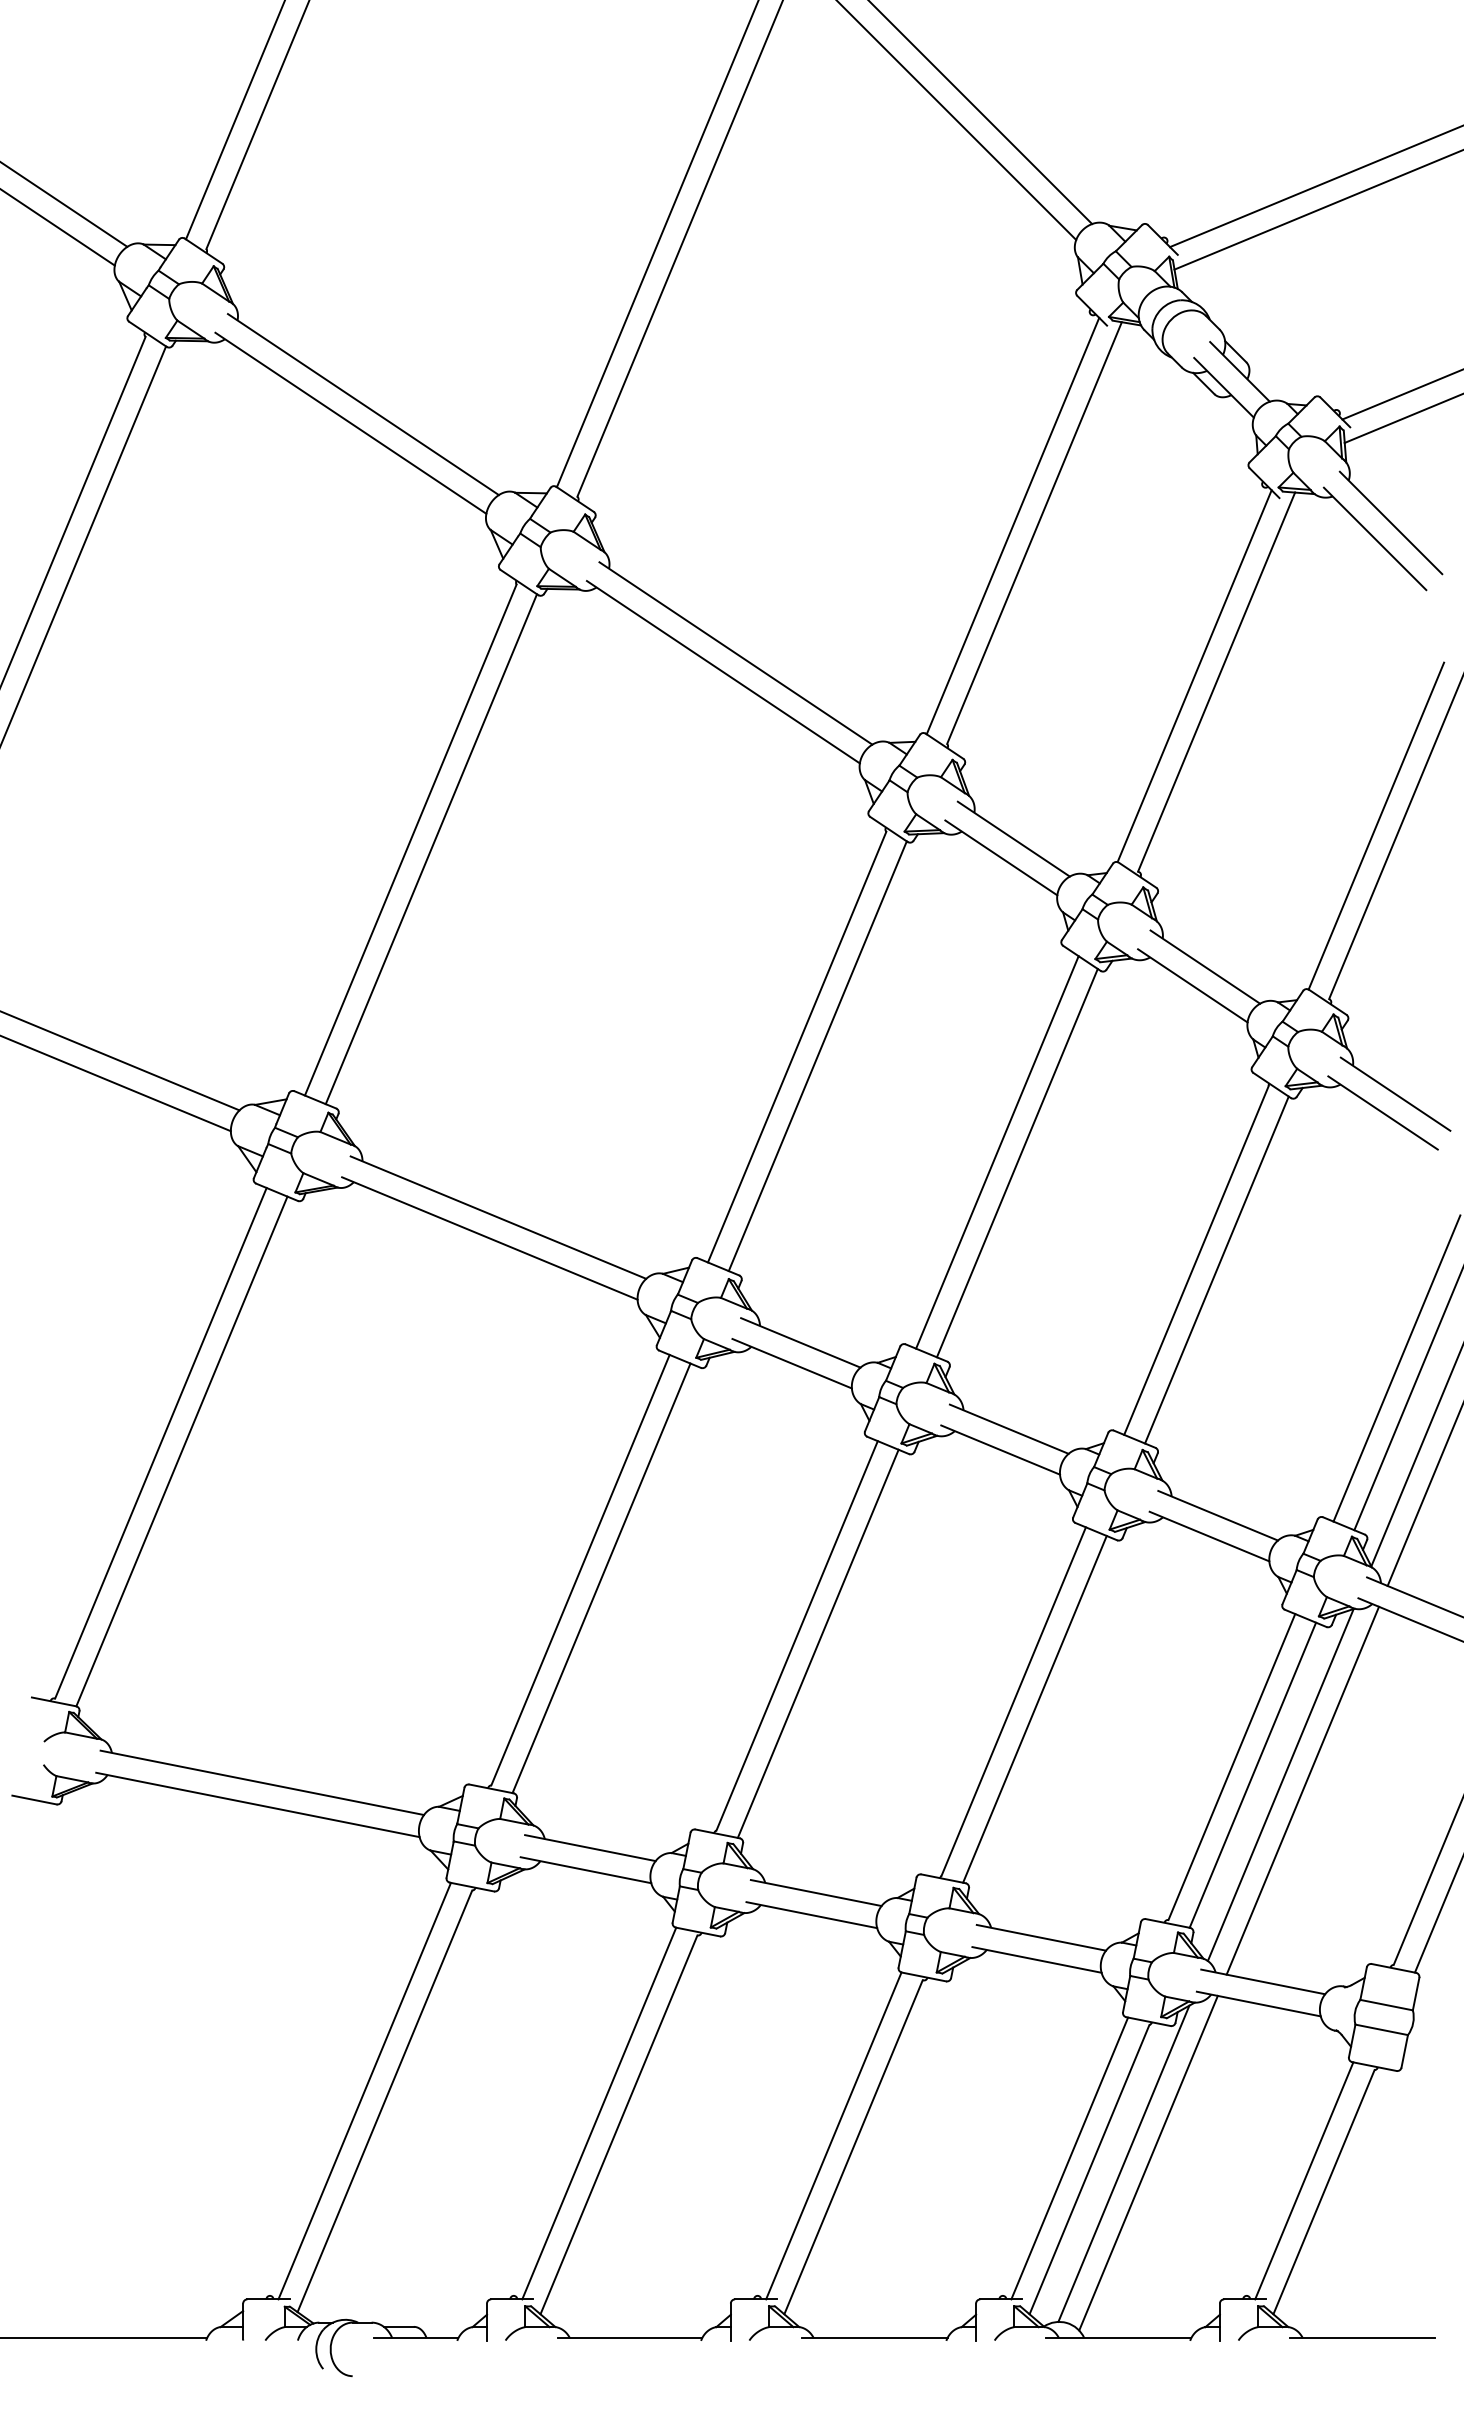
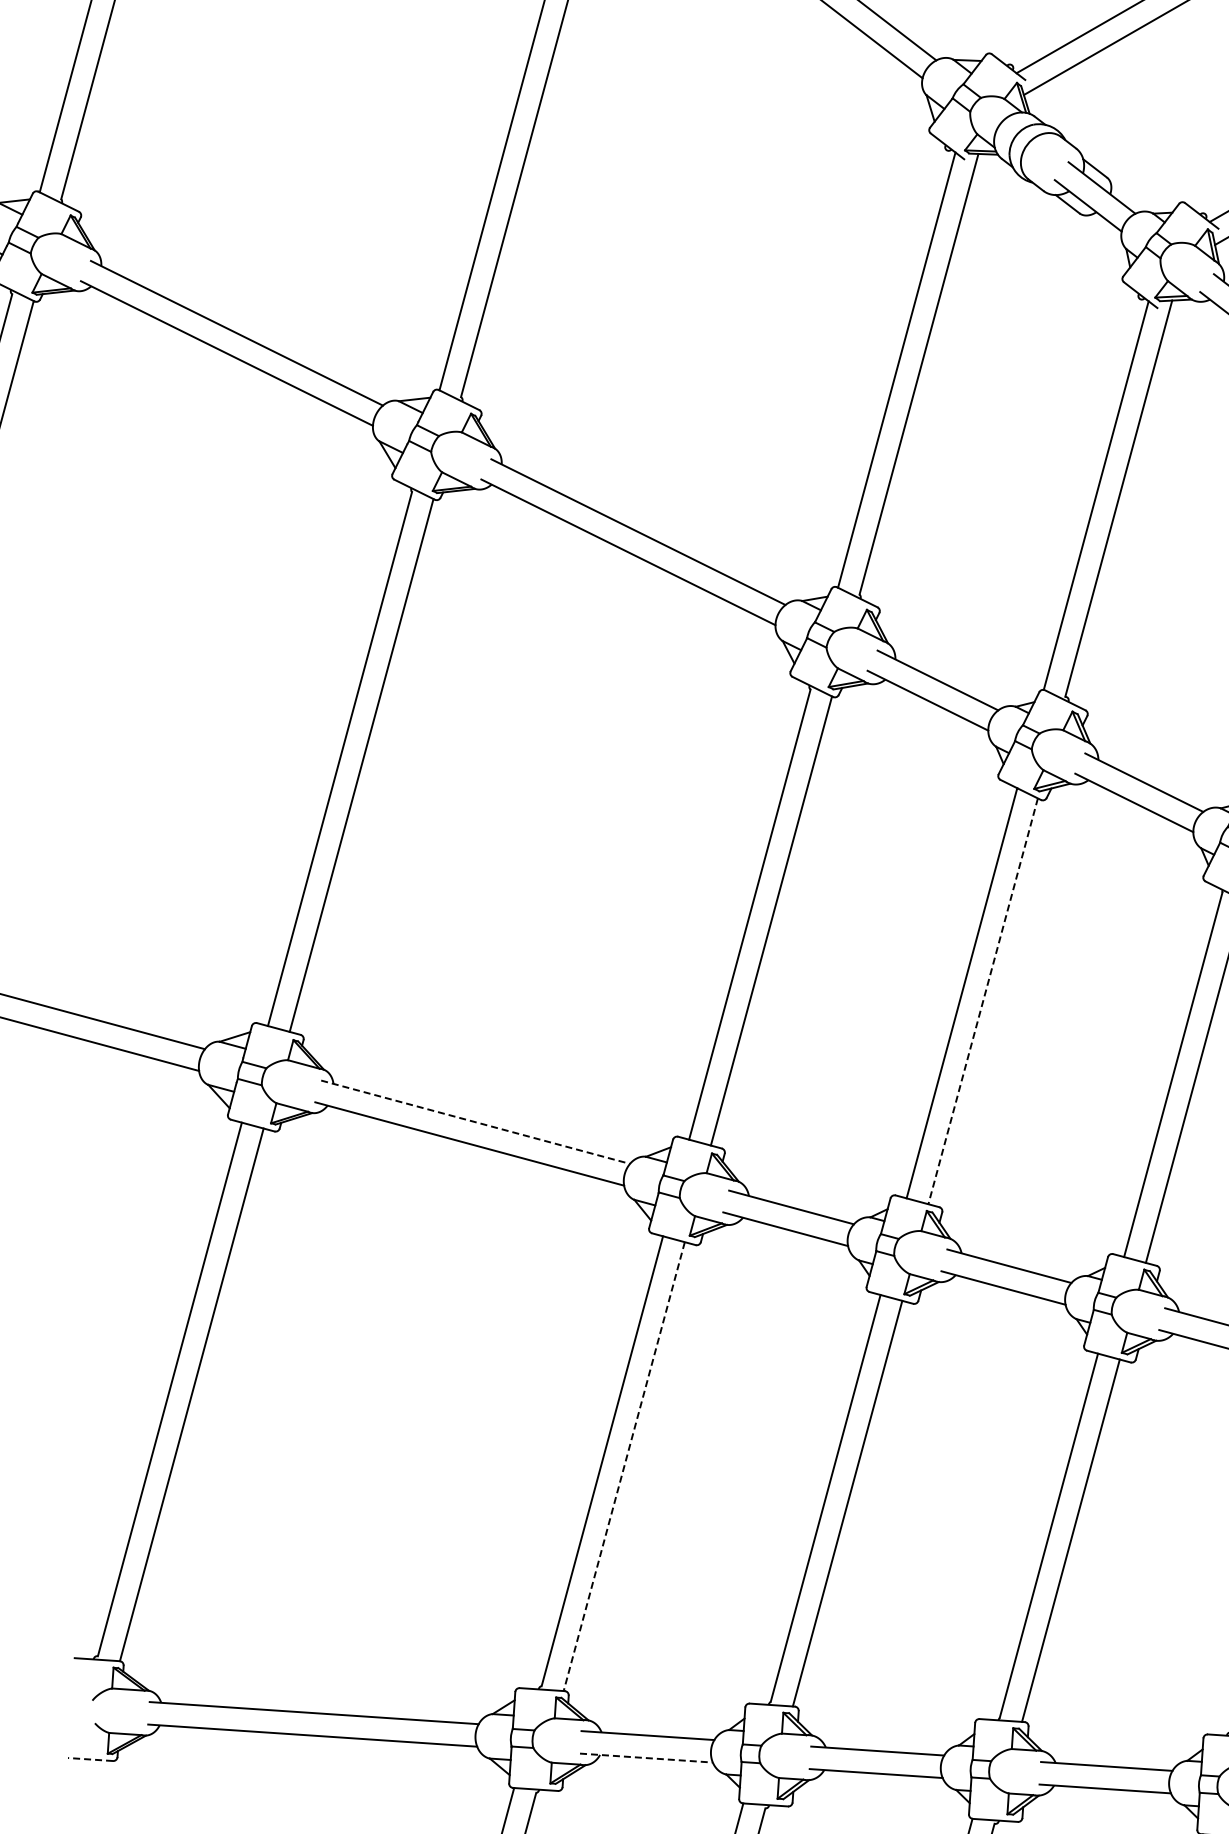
line: (1017, 1163) -> (983, 1001), solid -> dashed
line: (498, 1217) -> (475, 1122), solid -> dashed
line: (601, 1578) -> (624, 1466), solid -> dashed
line: (34, 1800) -> (90, 1759), solid -> dashed
line: (585, 1870) -> (645, 1758), solid -> dashed

